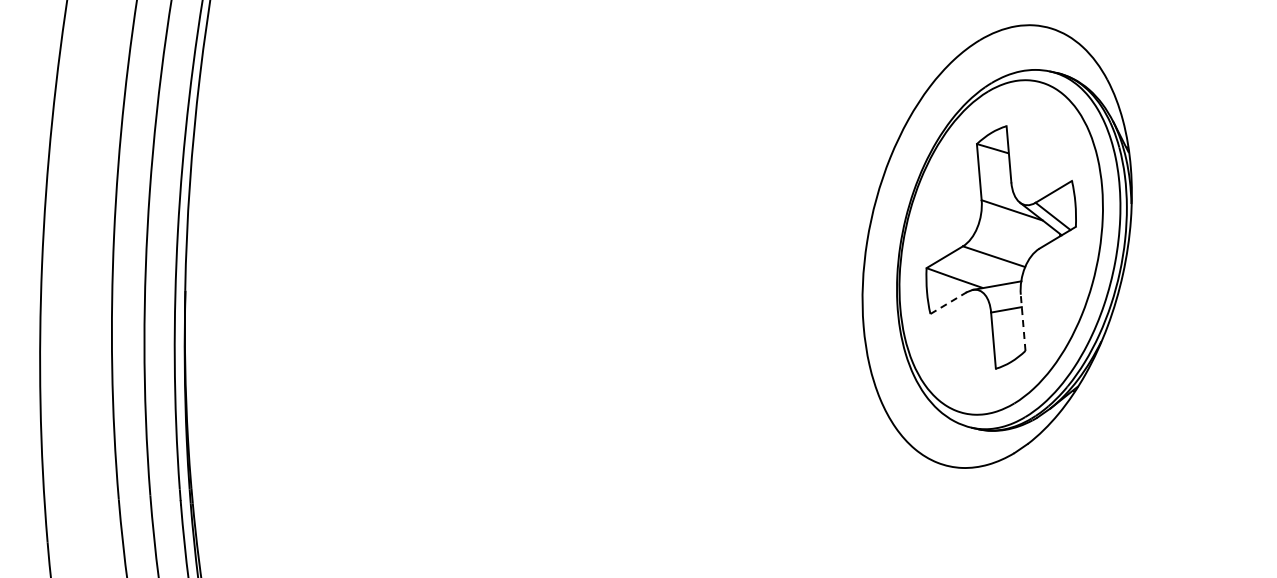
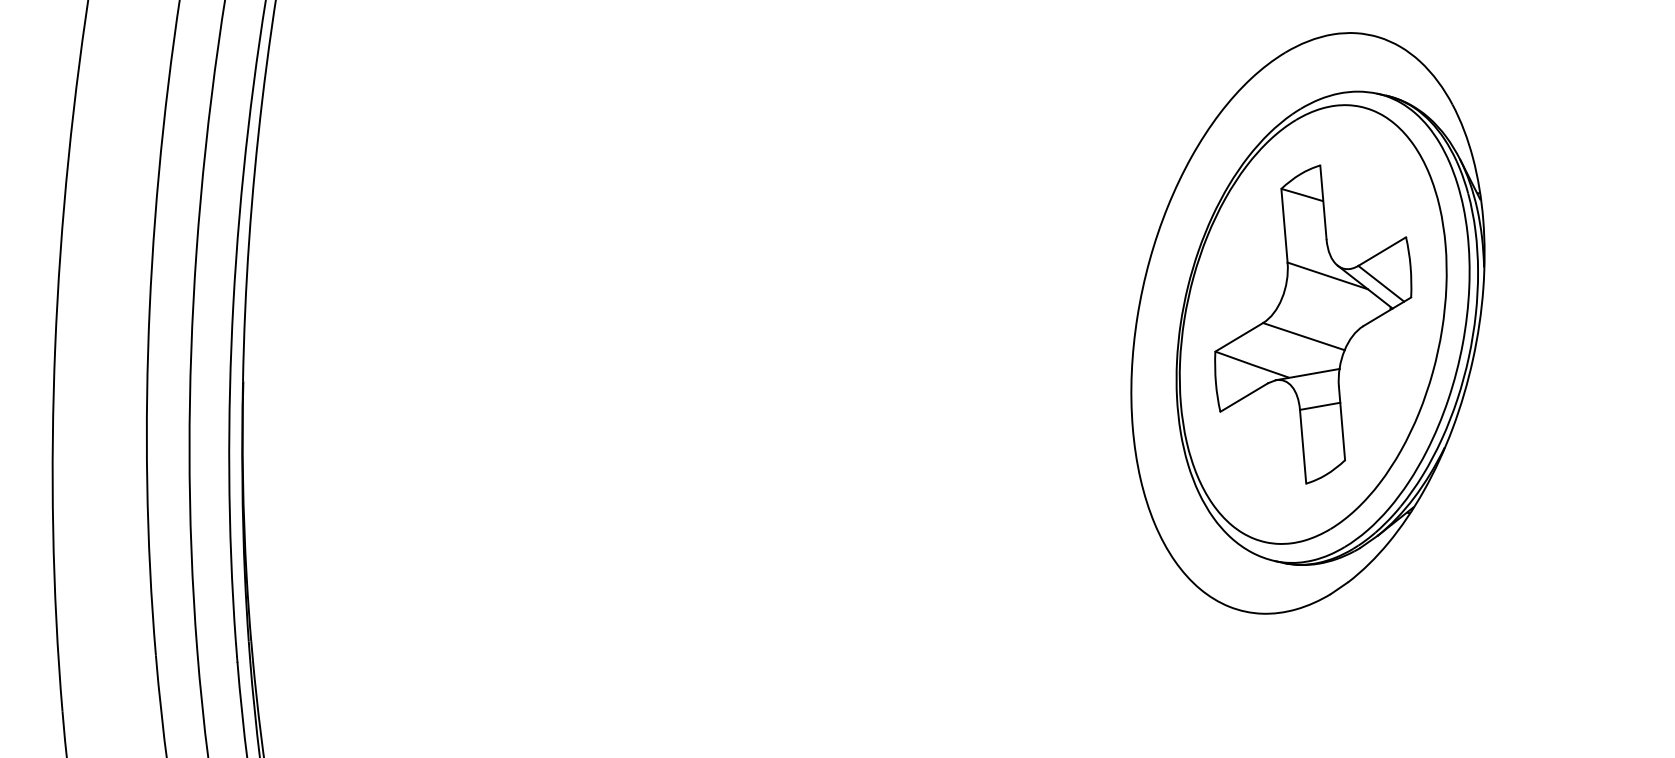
line: (949, 302) -> (1245, 396), dashed -> solid
line: (1023, 322) -> (1342, 422), dashed -> solid

